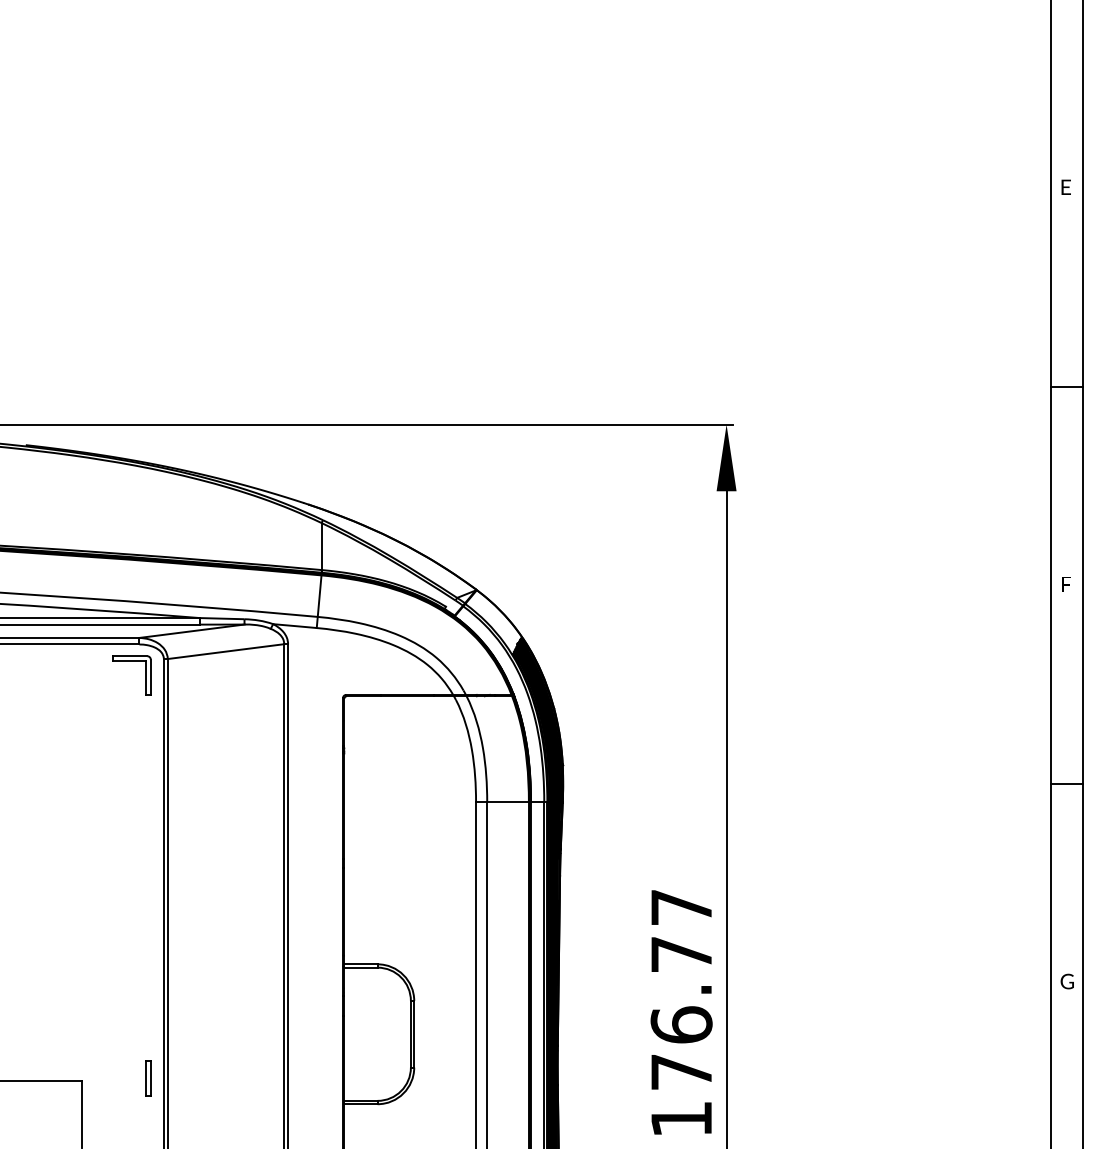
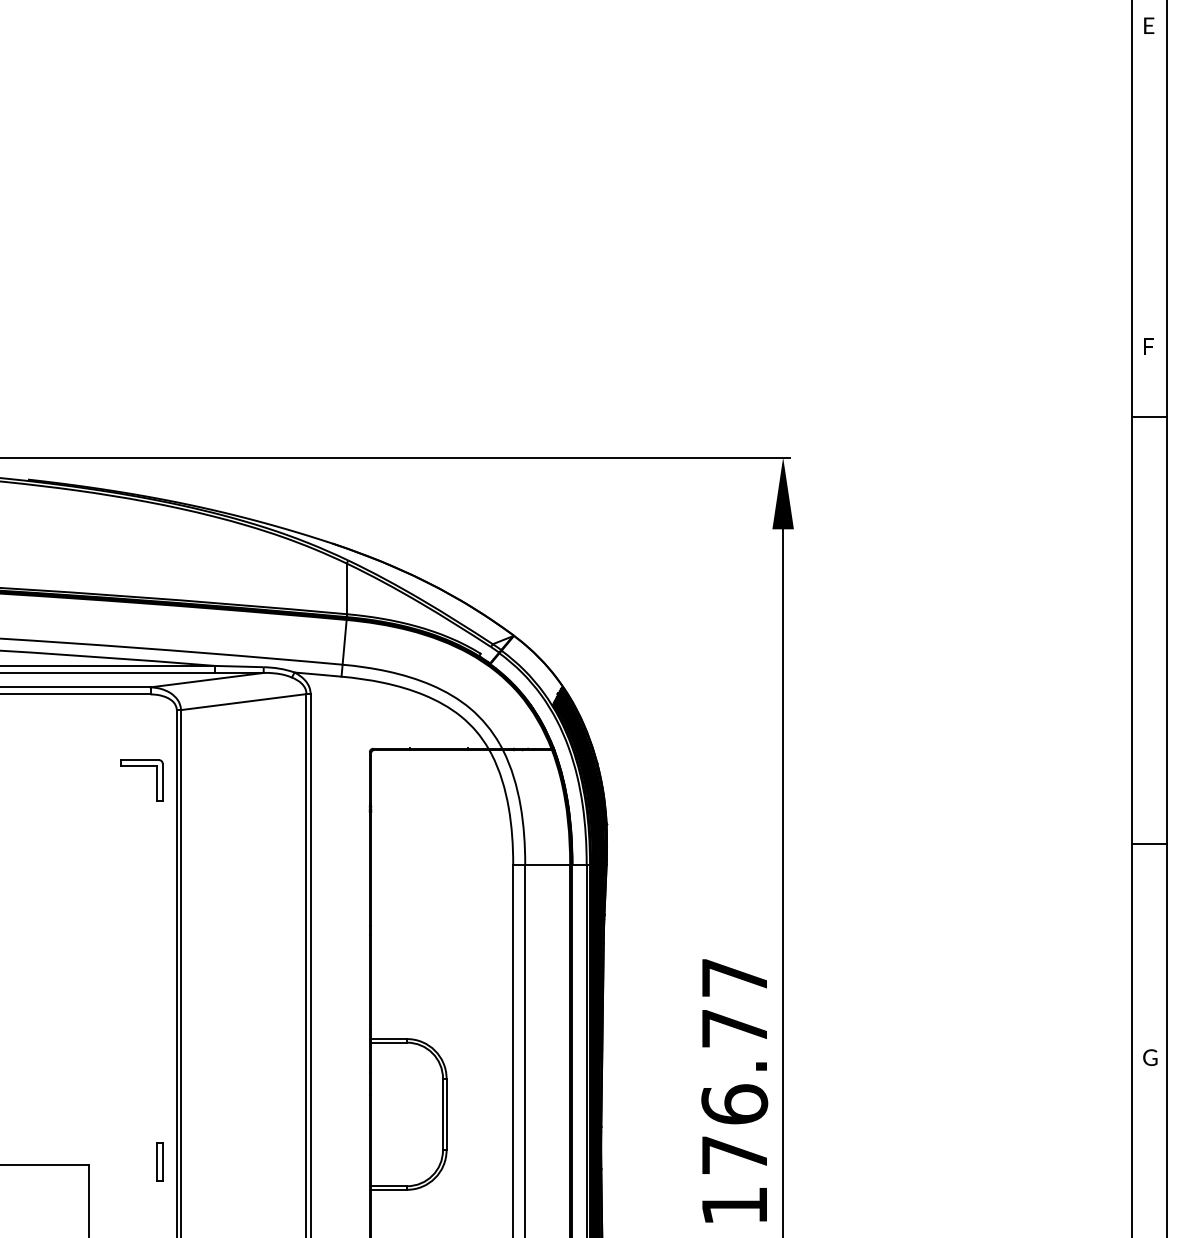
text: (1066, 187) -> (1149, 25), moved
text: (1065, 584) -> (1148, 346), moved
part: (131, 662) -> (141, 766), moved

